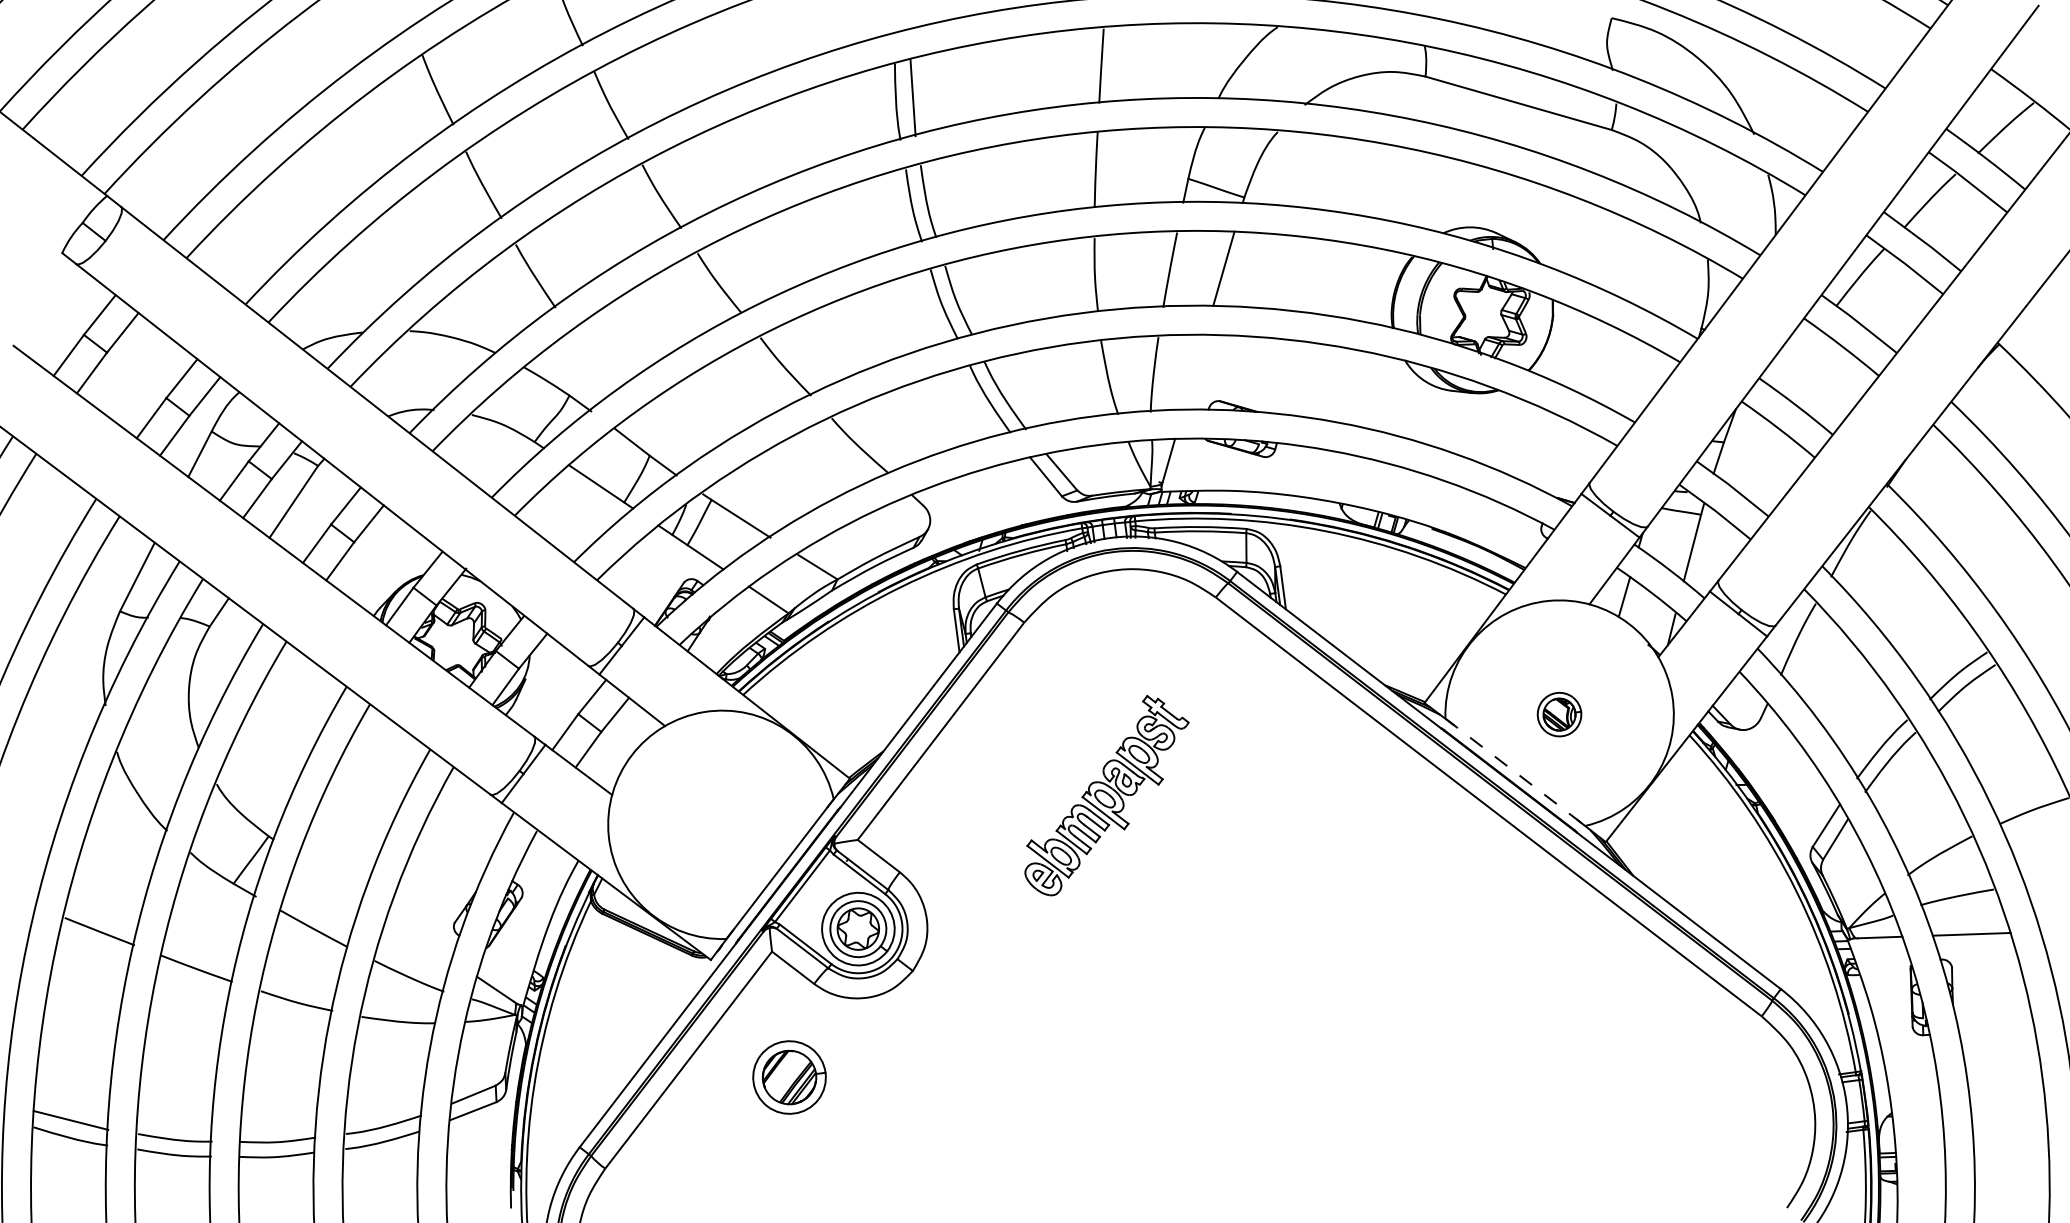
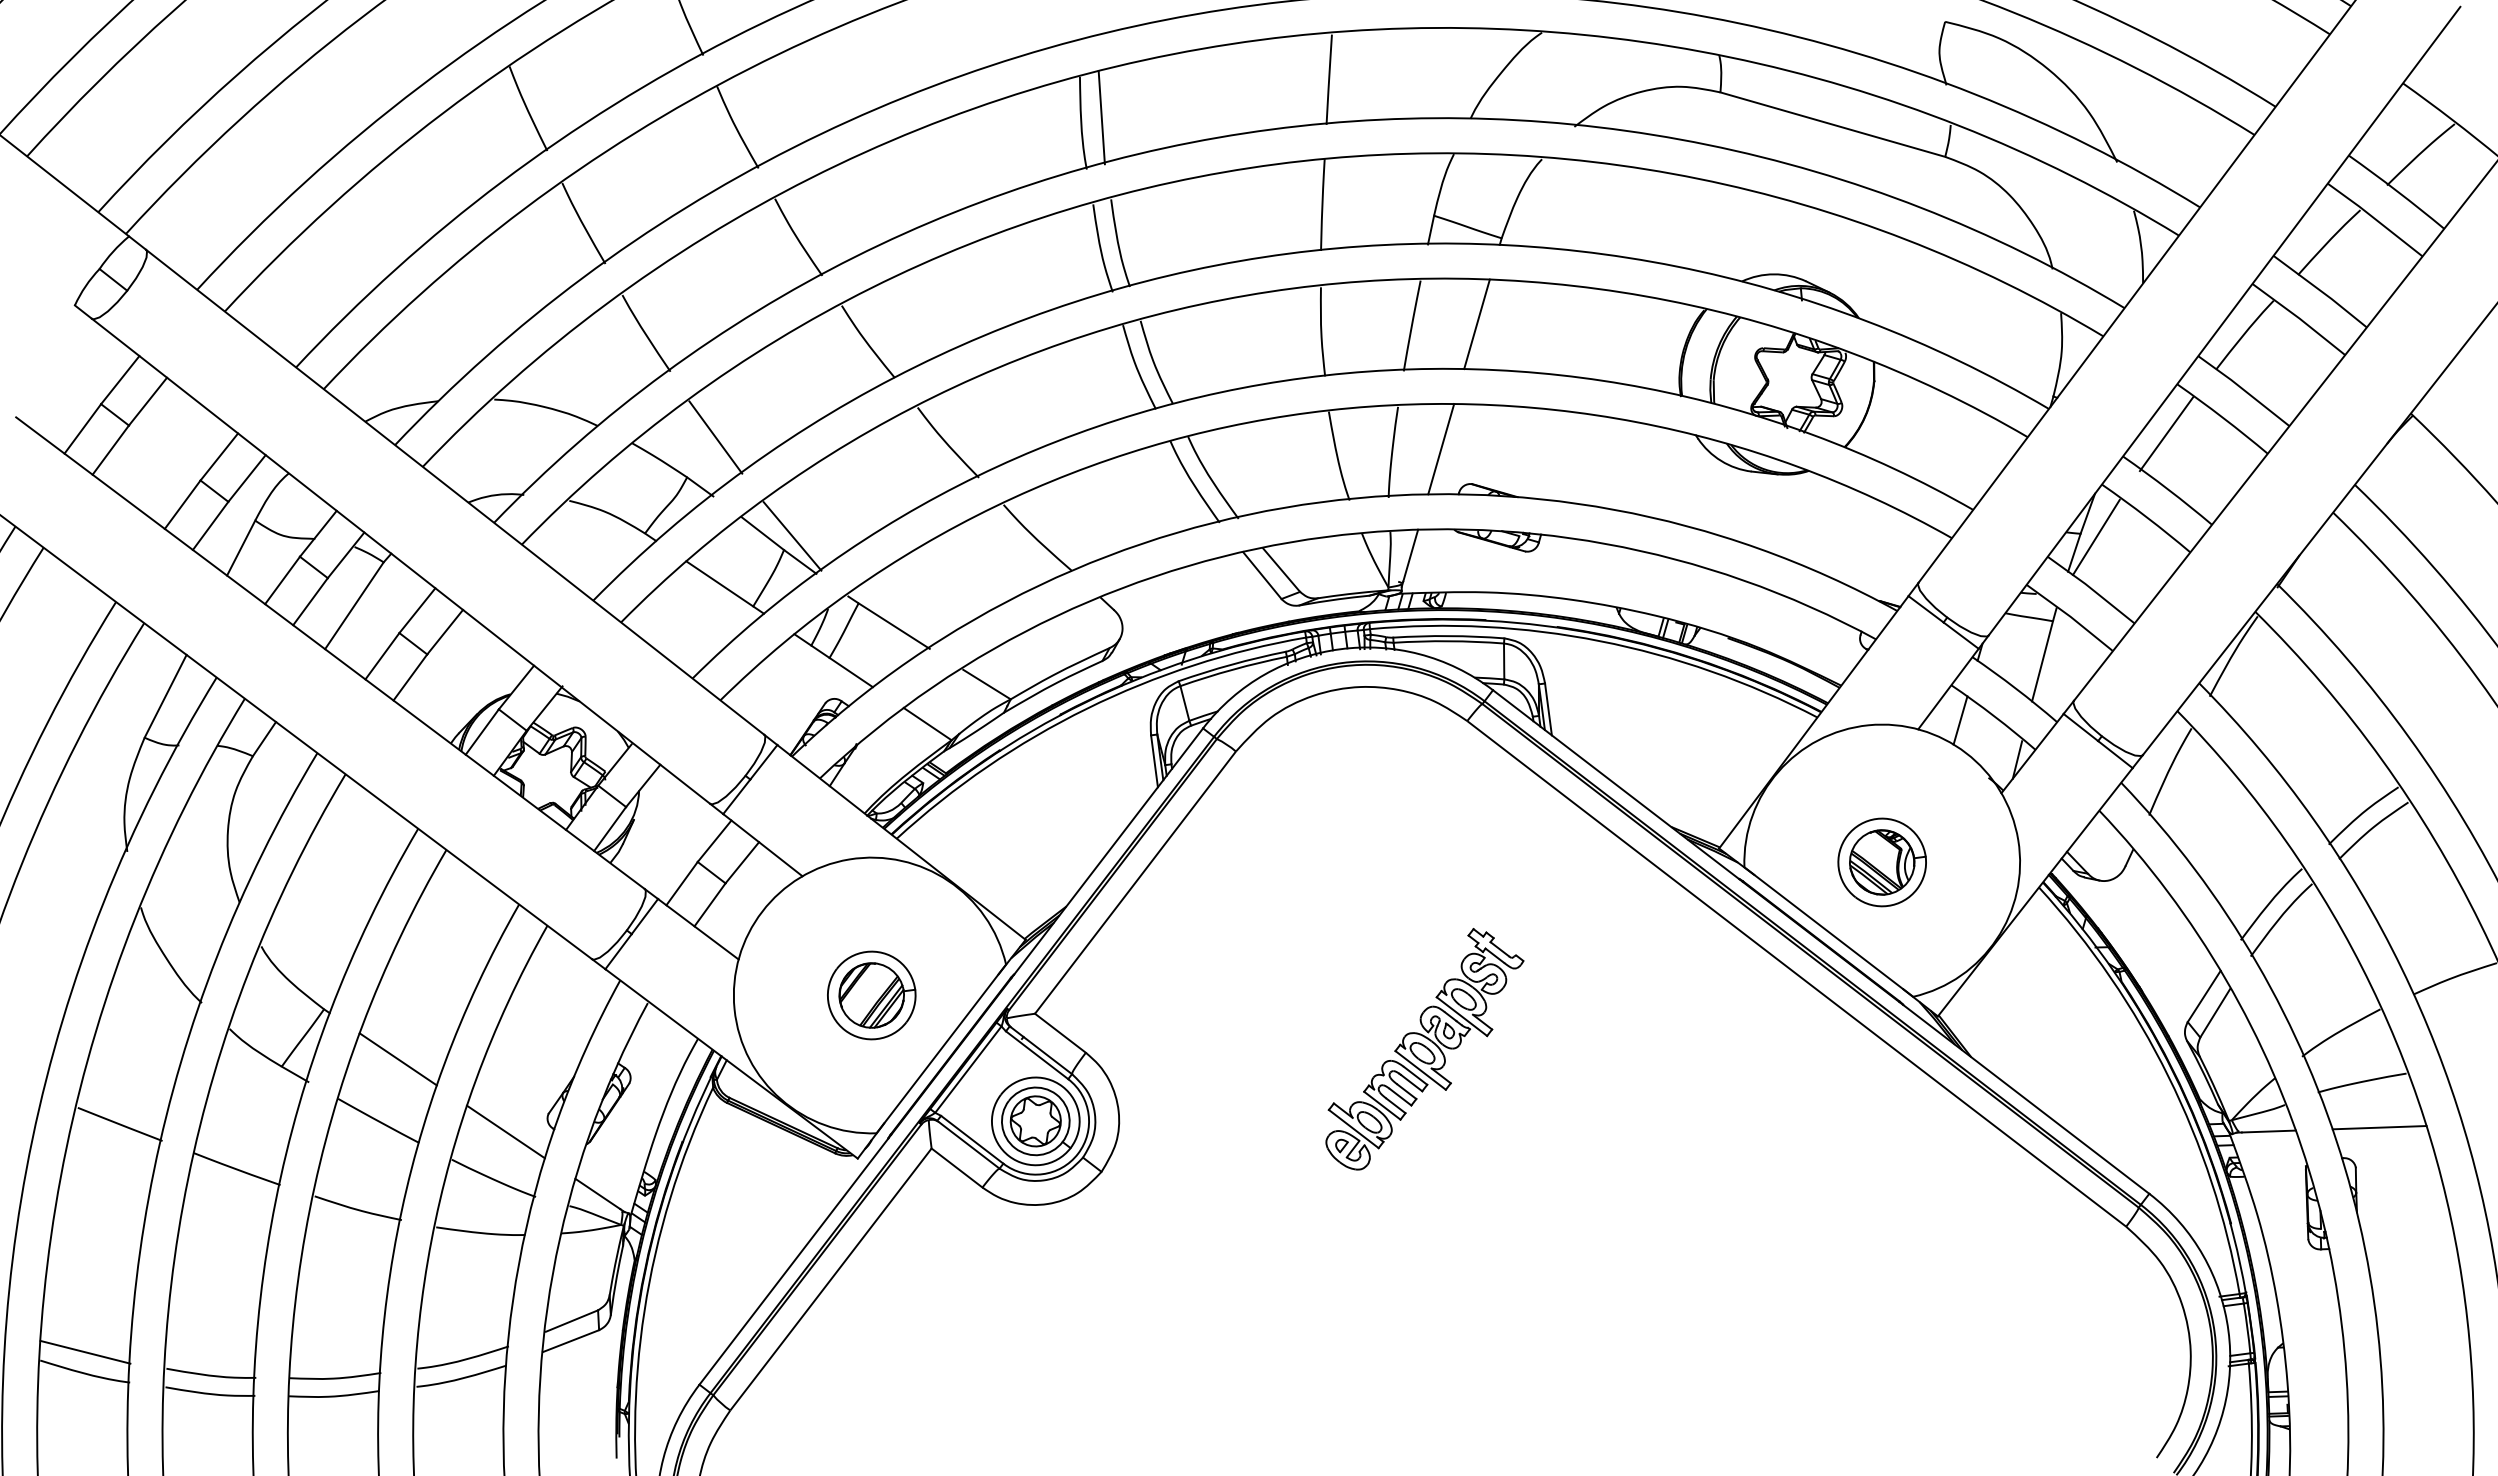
line: (1795, 360) -> (2166, 434), added
line: (592, 362) -> (715, 437), added
line: (1194, 372) -> (1441, 449), added
line: (656, 444) -> (792, 536), added
line: (1737, 445) -> (2096, 537), added
part: (1559, 714) -> (1881, 862), size x1.67
line: (1515, 772) -> (1829, 932), dashed -> solid
part: (1106, 795) -> (1424, 1049), moved
line: (329, 877) -> (397, 1059), added
line: (419, 937) -> (505, 1131), added
part: (789, 1077) -> (871, 995), moved

